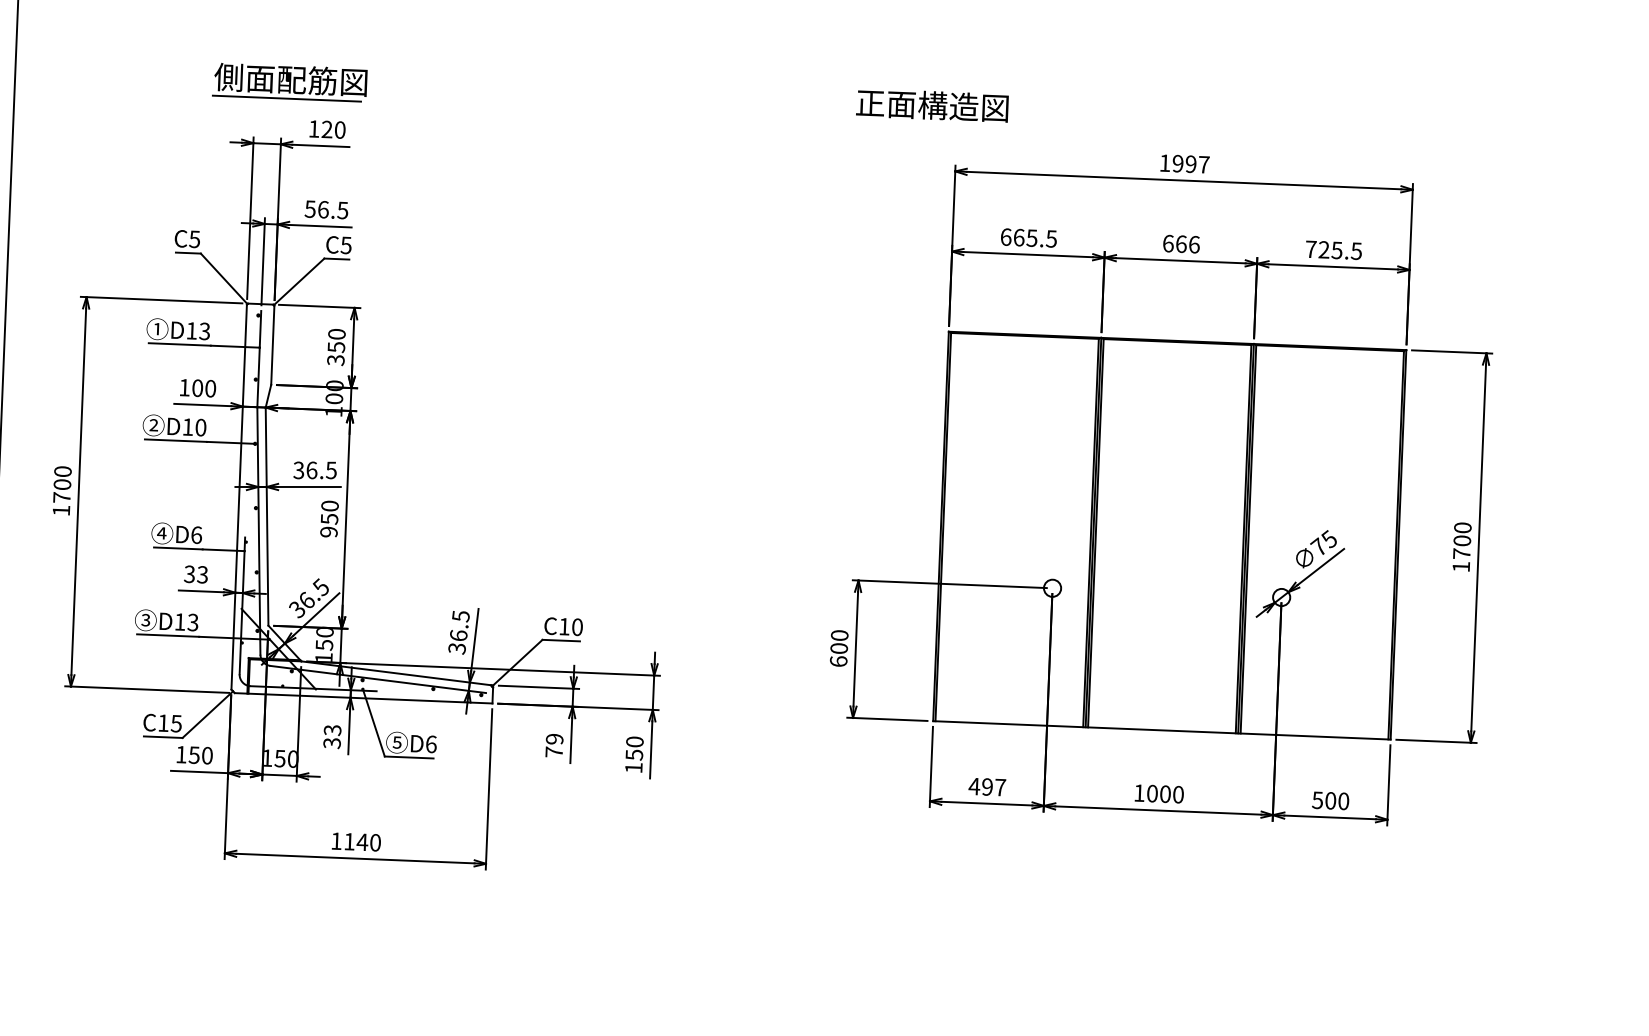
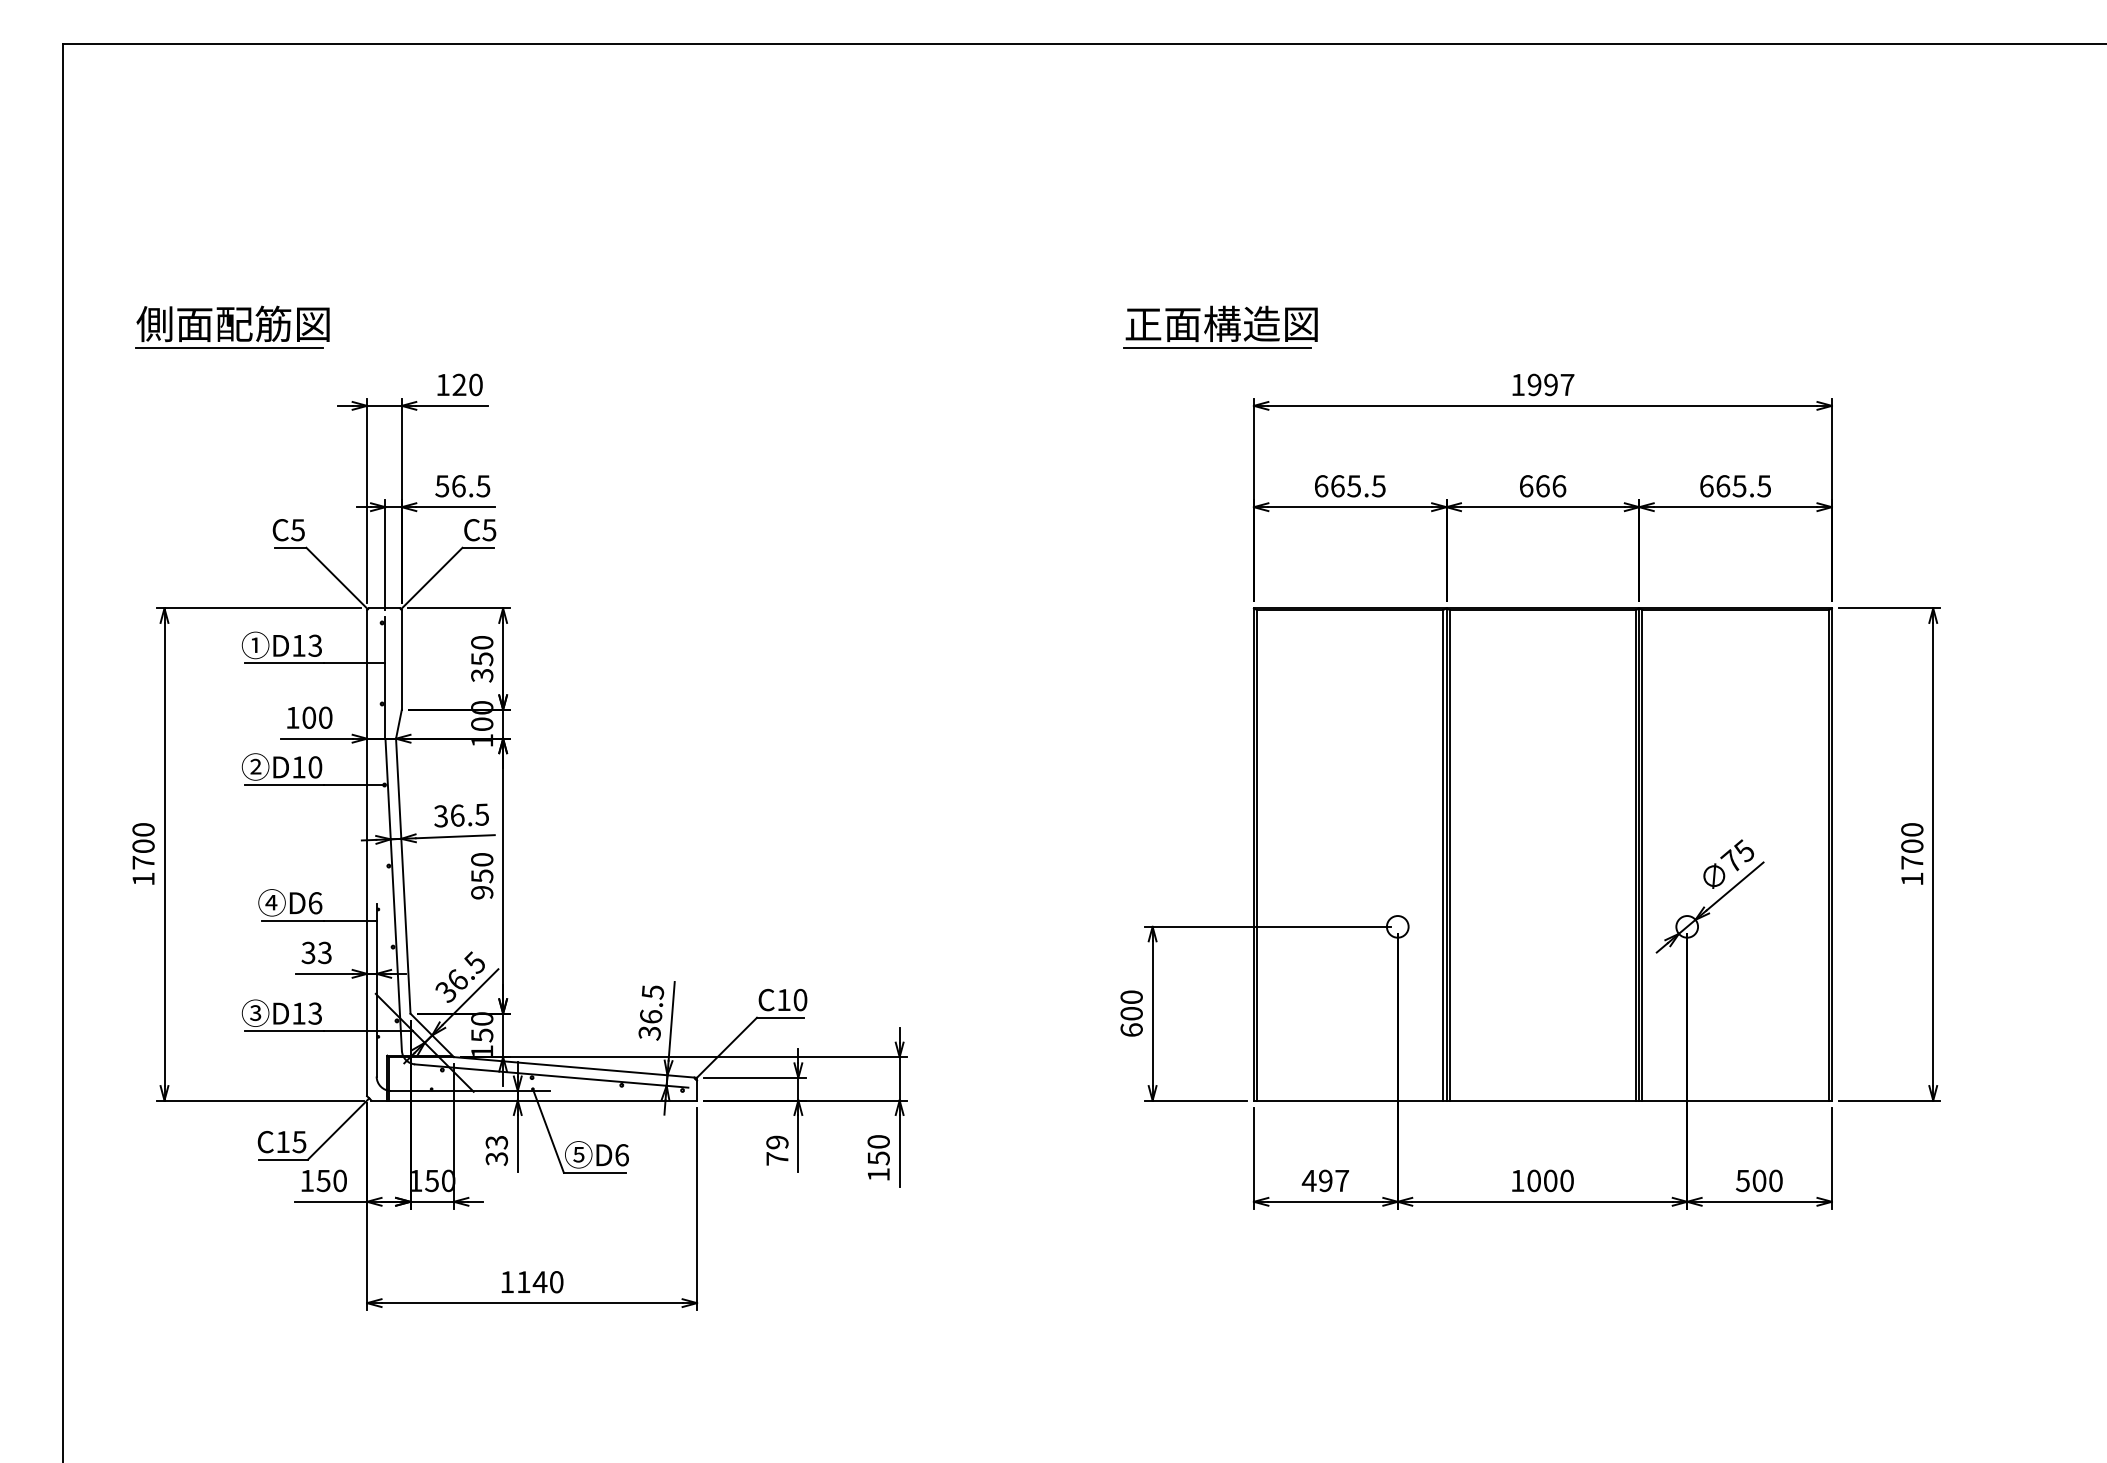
part: (290, 81) -> (232, 326), moved
line: (927, 124) -> (1216, 348), added
text: (1318, 249) -> (1715, 486), 725.5 -> 665.5

